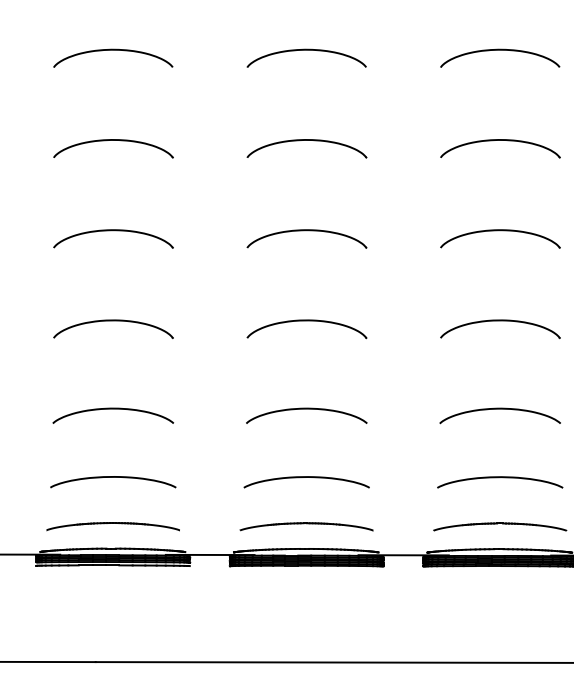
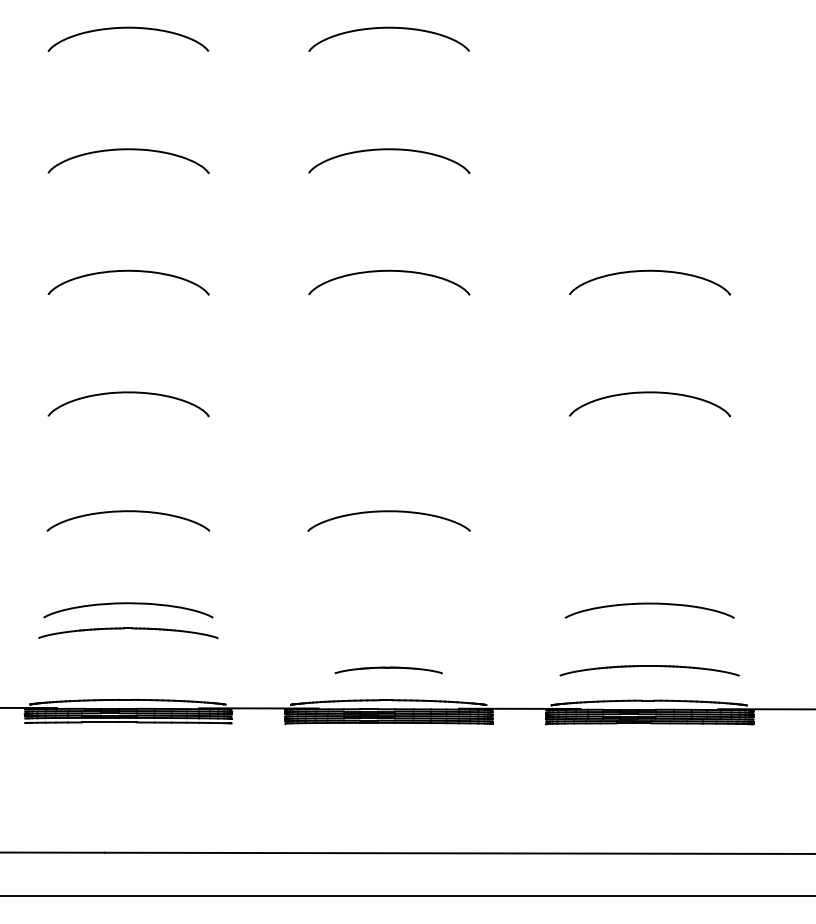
part: (500, 50) -> (649, 28), removed
part: (500, 140) -> (649, 150), removed
part: (307, 321) -> (389, 393), removed
curve: (500, 409) -> (649, 512), removed
curve: (306, 477) -> (388, 604), removed
part: (113, 526) -> (128, 632), moved
part: (306, 526) -> (388, 670), size x0.6

